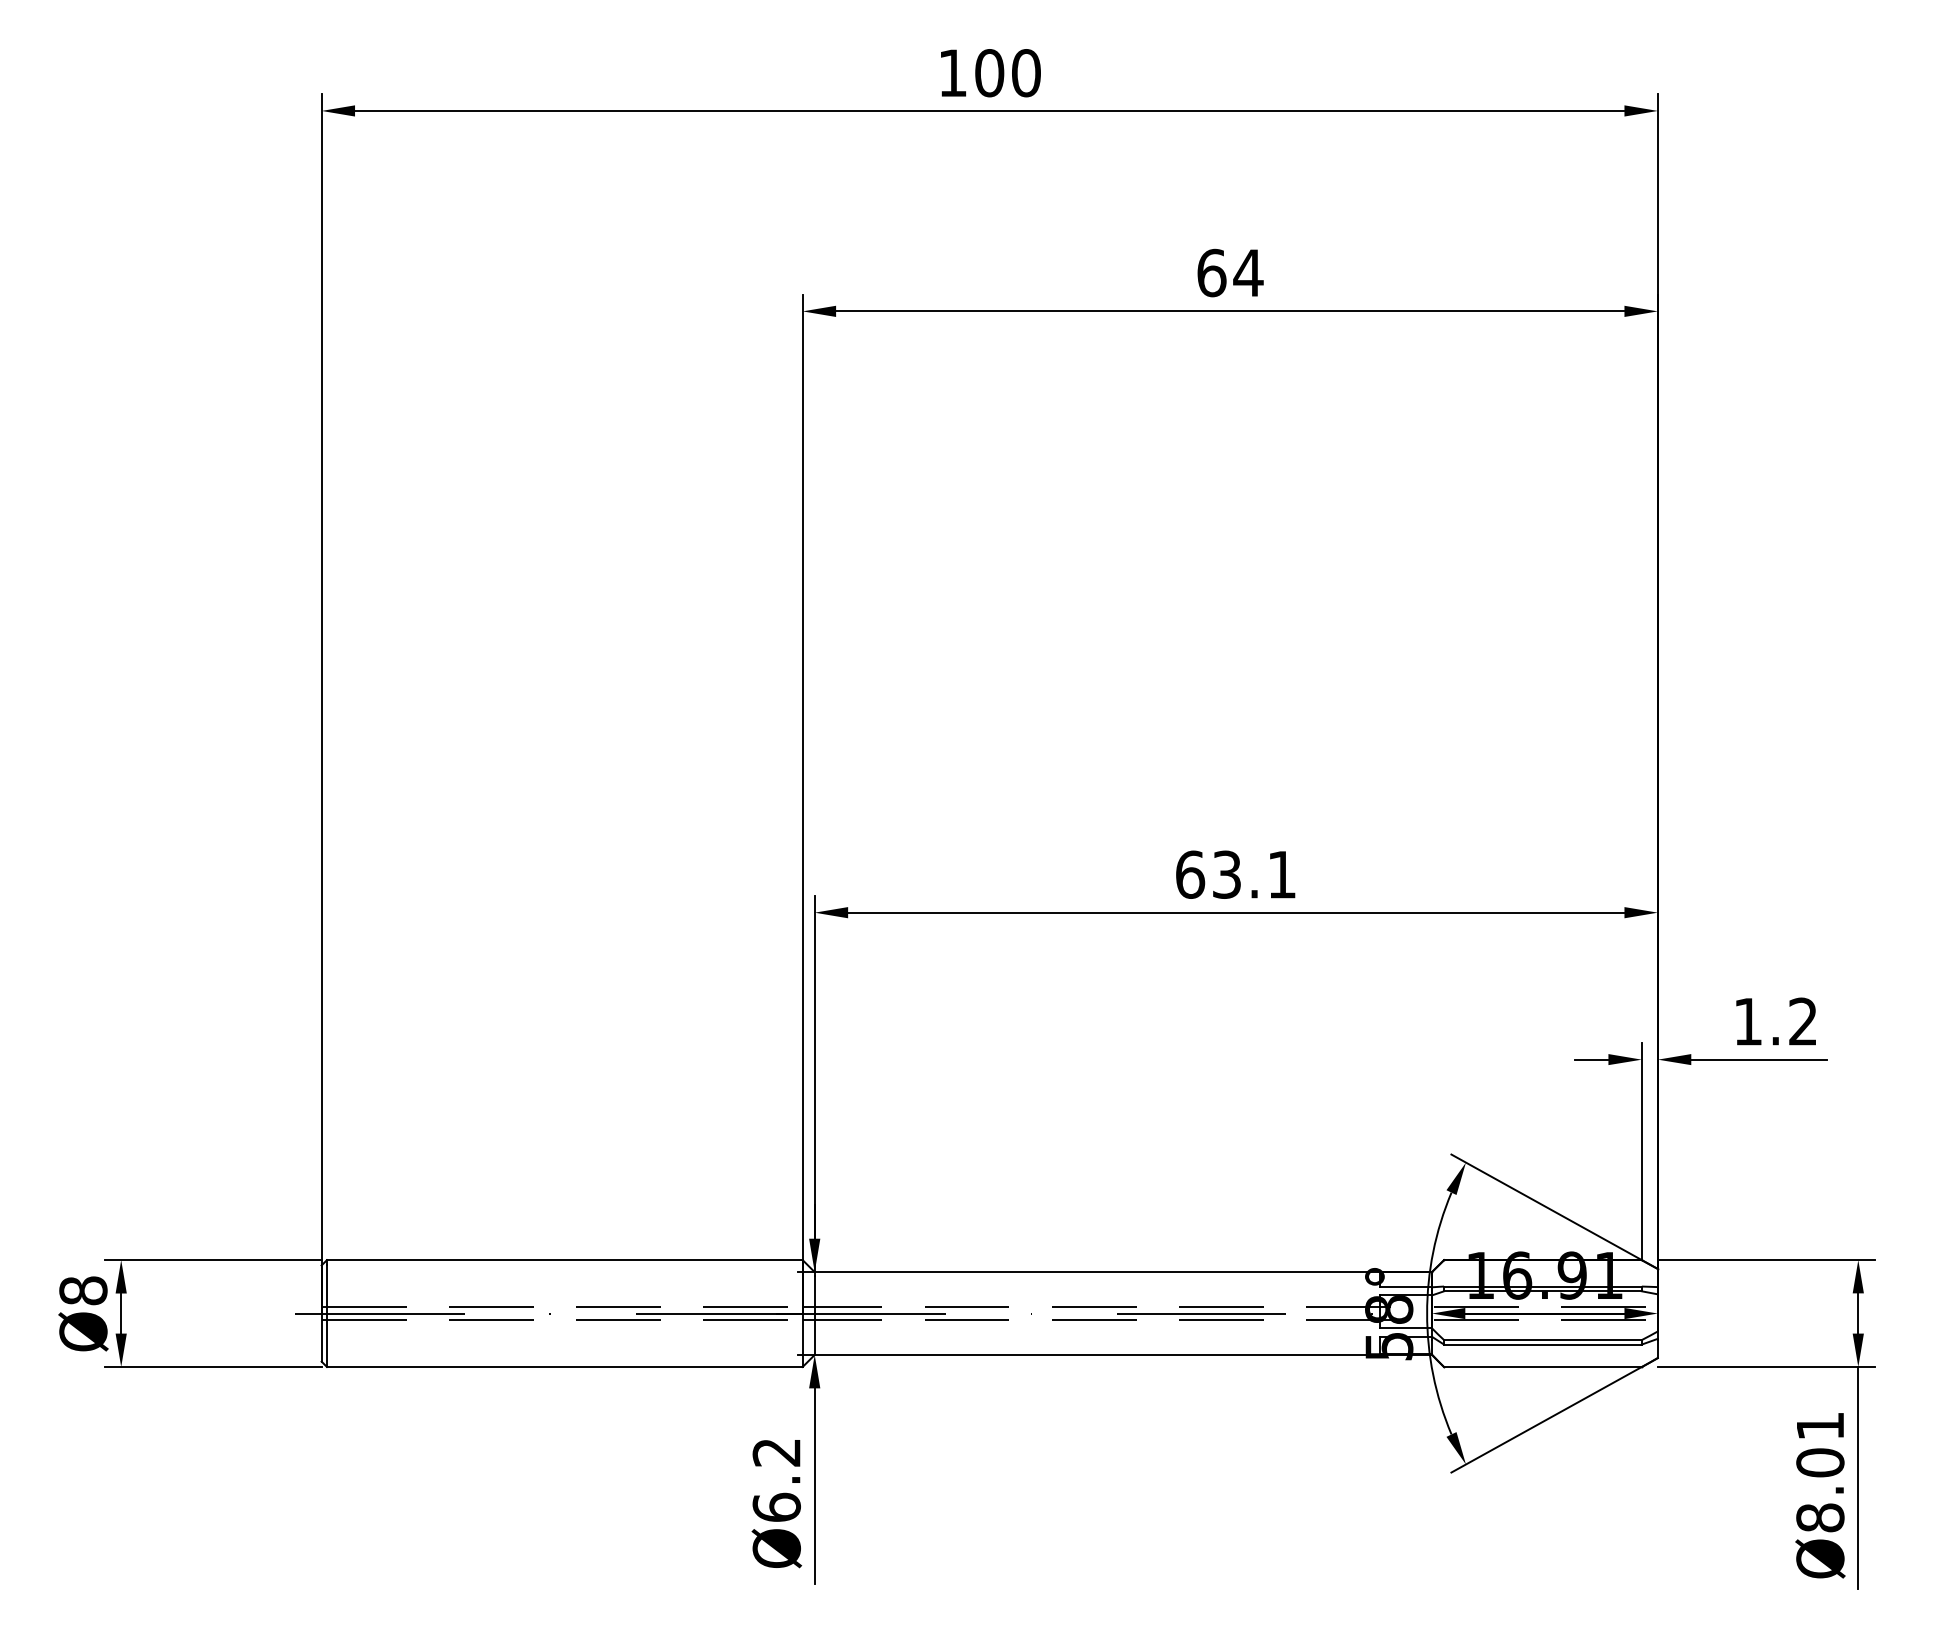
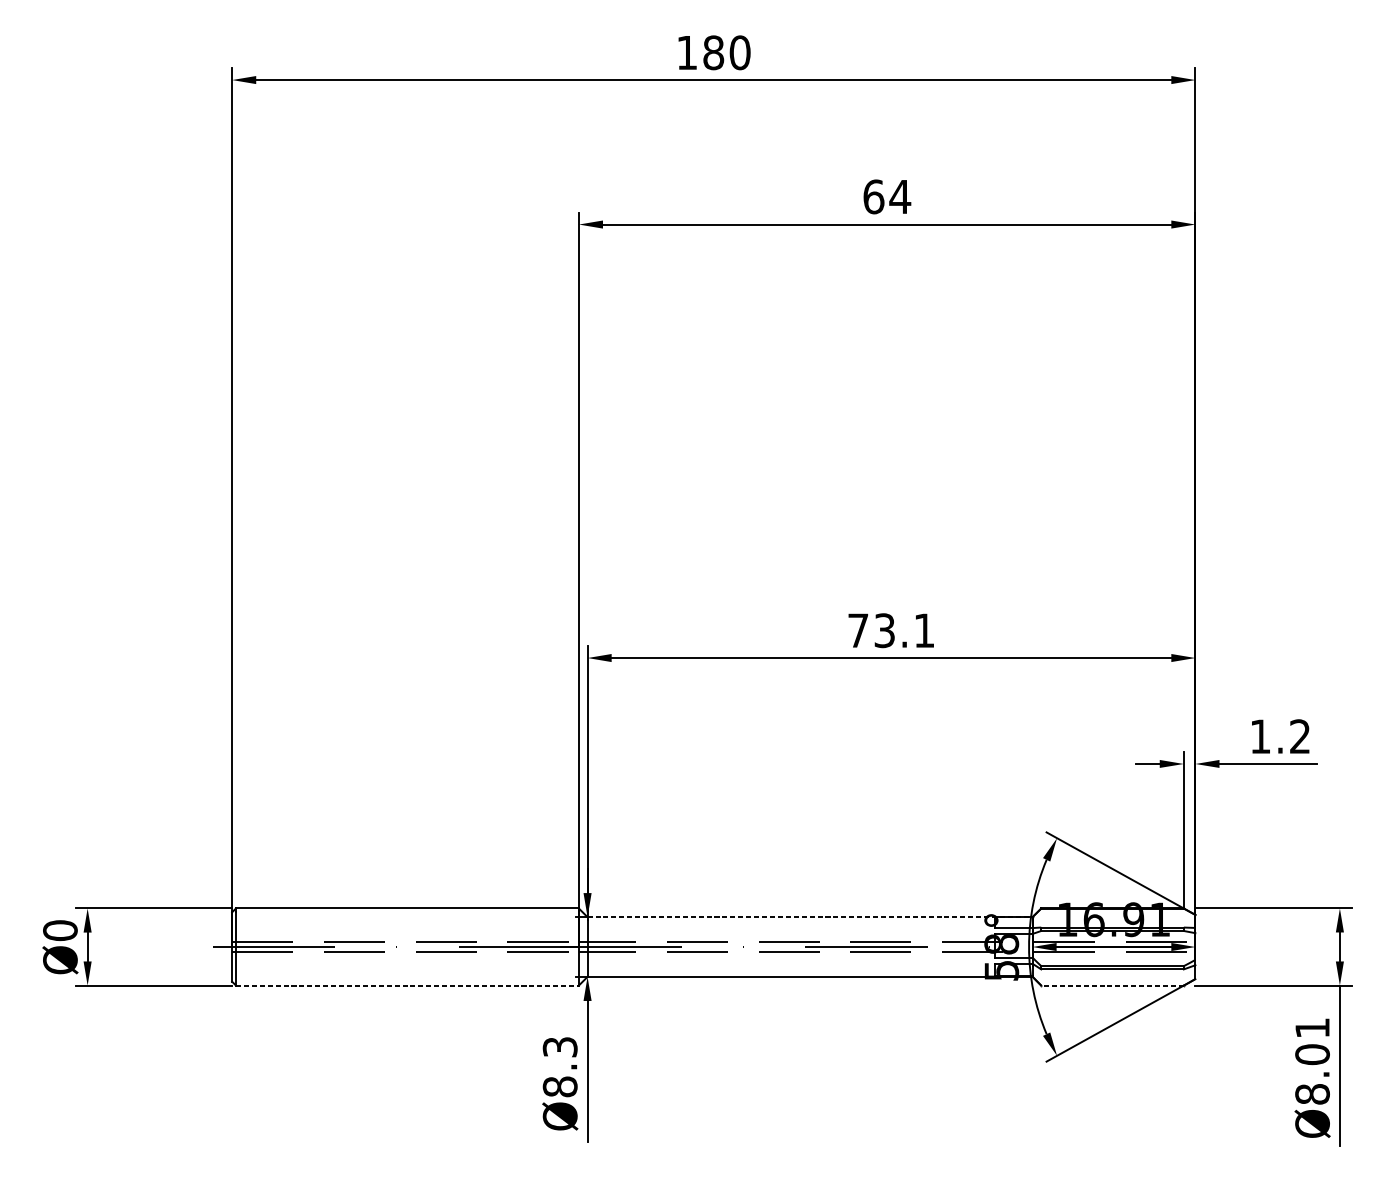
text: (989, 73) -> (713, 53), 100 -> 180
text: (1190, 874) -> (858, 630), 63.1 -> 73.1
line: (1123, 1272) -> (810, 917), solid -> dashed
text: (83, 1290) -> (60, 930), Ø8 -> Ø0
line: (564, 1367) -> (407, 985), solid -> dashed
line: (1542, 1367) -> (1112, 985), solid -> dashed
text: (776, 1479) -> (560, 1066), Ø6.2 -> Ø8.3

